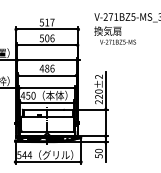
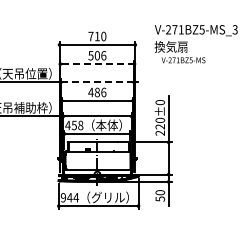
text: (47, 22) -> (97, 36), 517 -> 710
line: (47, 45) -> (97, 64), solid -> dashed
line: (47, 60) -> (97, 82), solid -> dashed
text: (99, 76) -> (160, 102), 220±2 -> 220±0
text: (33, 95) -> (80, 125), 450 -> 458
text: (19, 154) -> (63, 197), 544 -> 944

